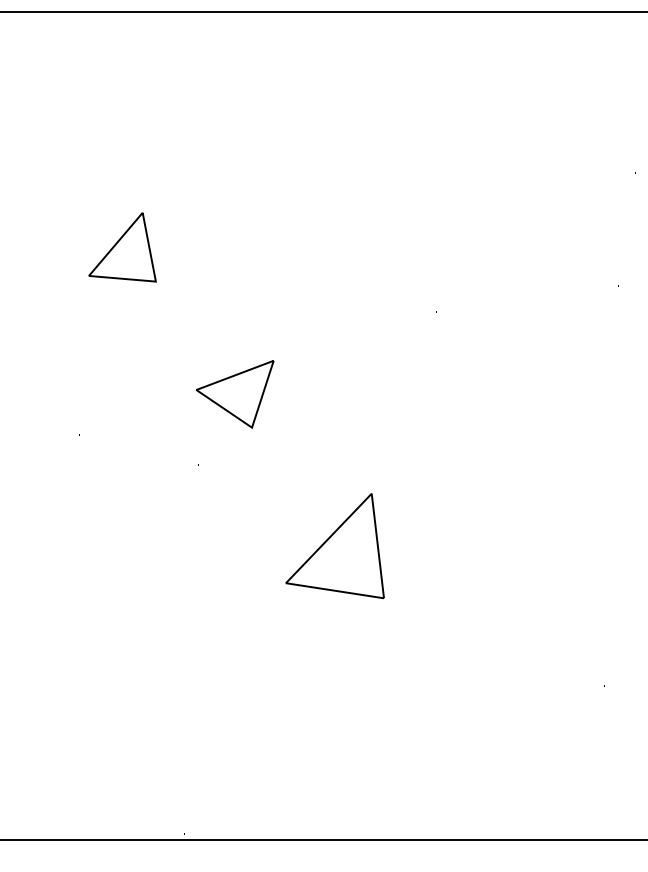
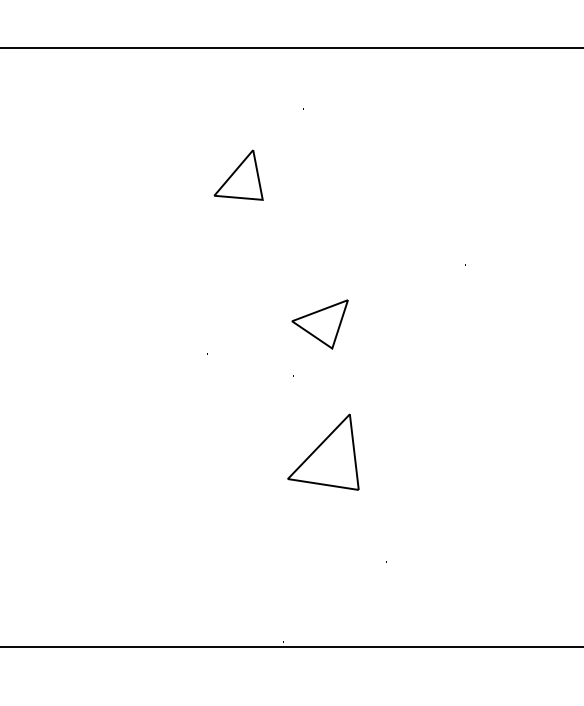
part: (122, 246) -> (238, 174), moved
part: (335, 545) -> (323, 451), moved

